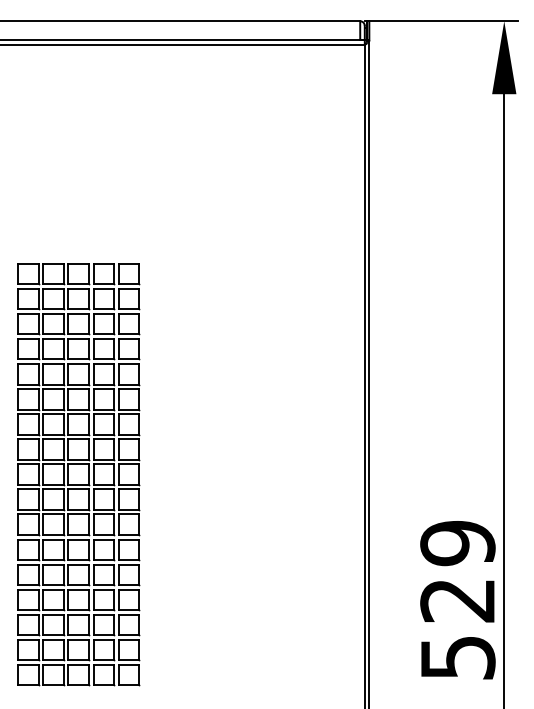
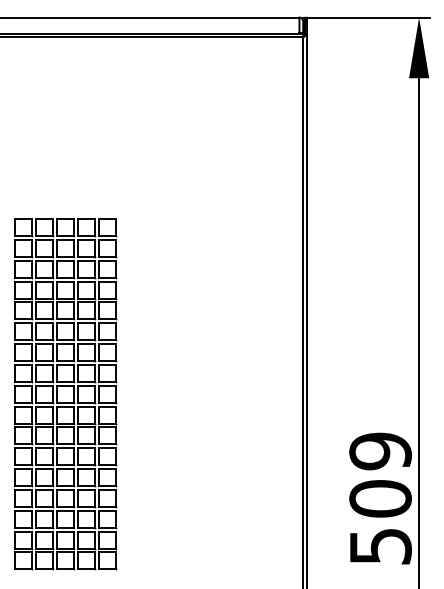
text: (457, 600) -> (380, 498), 529 -> 509

